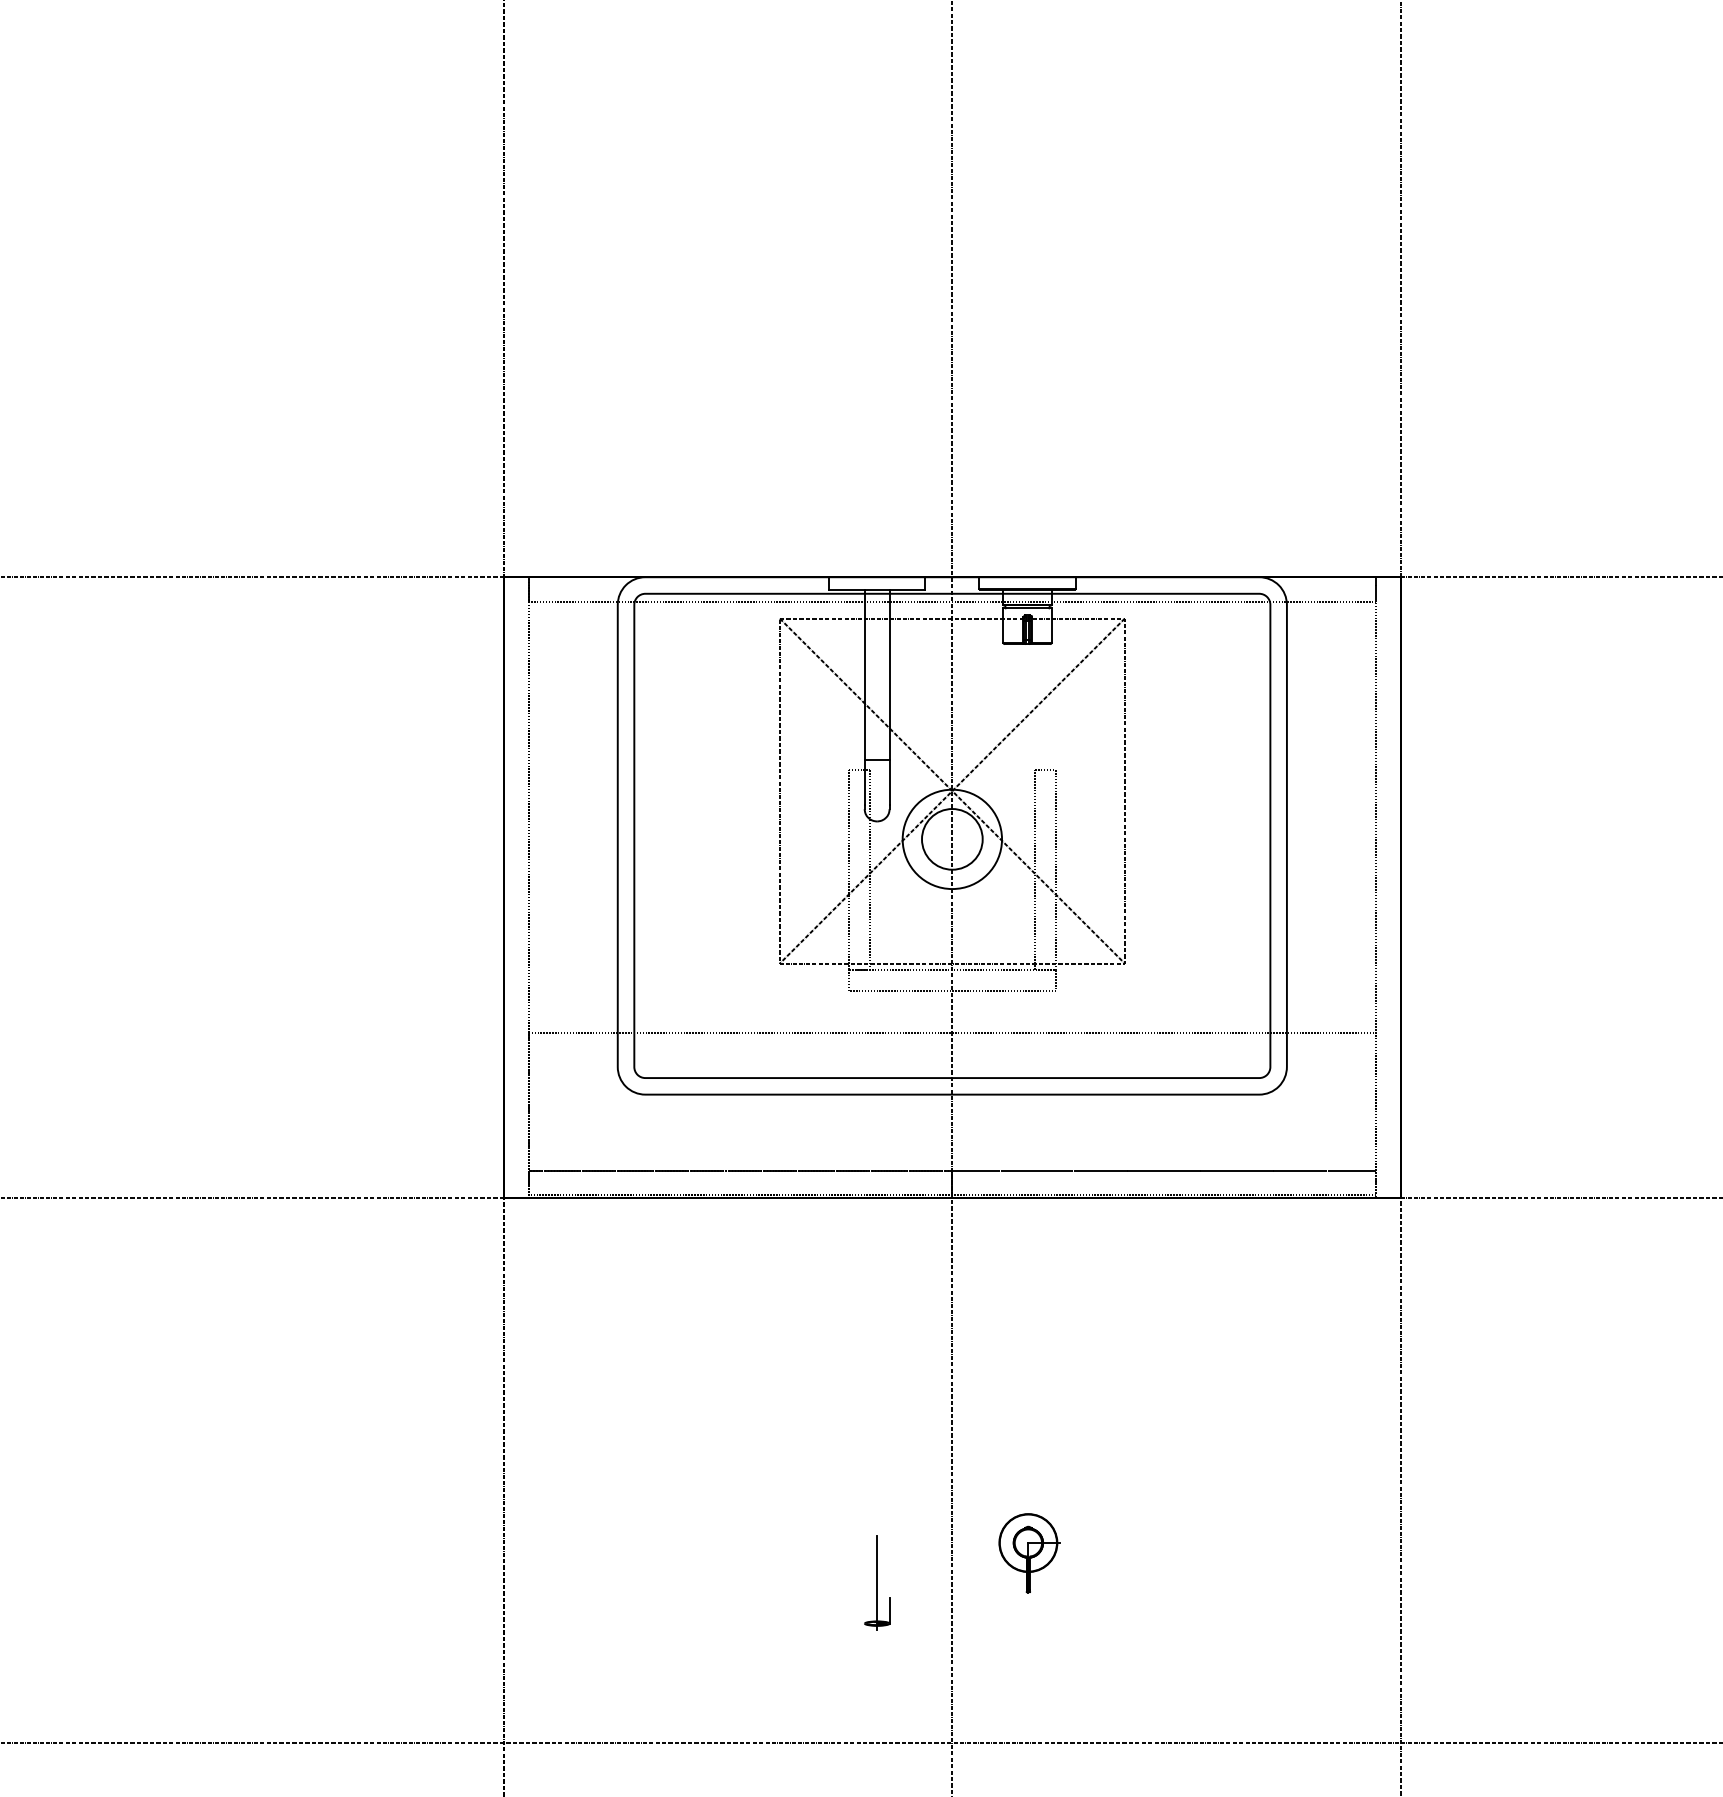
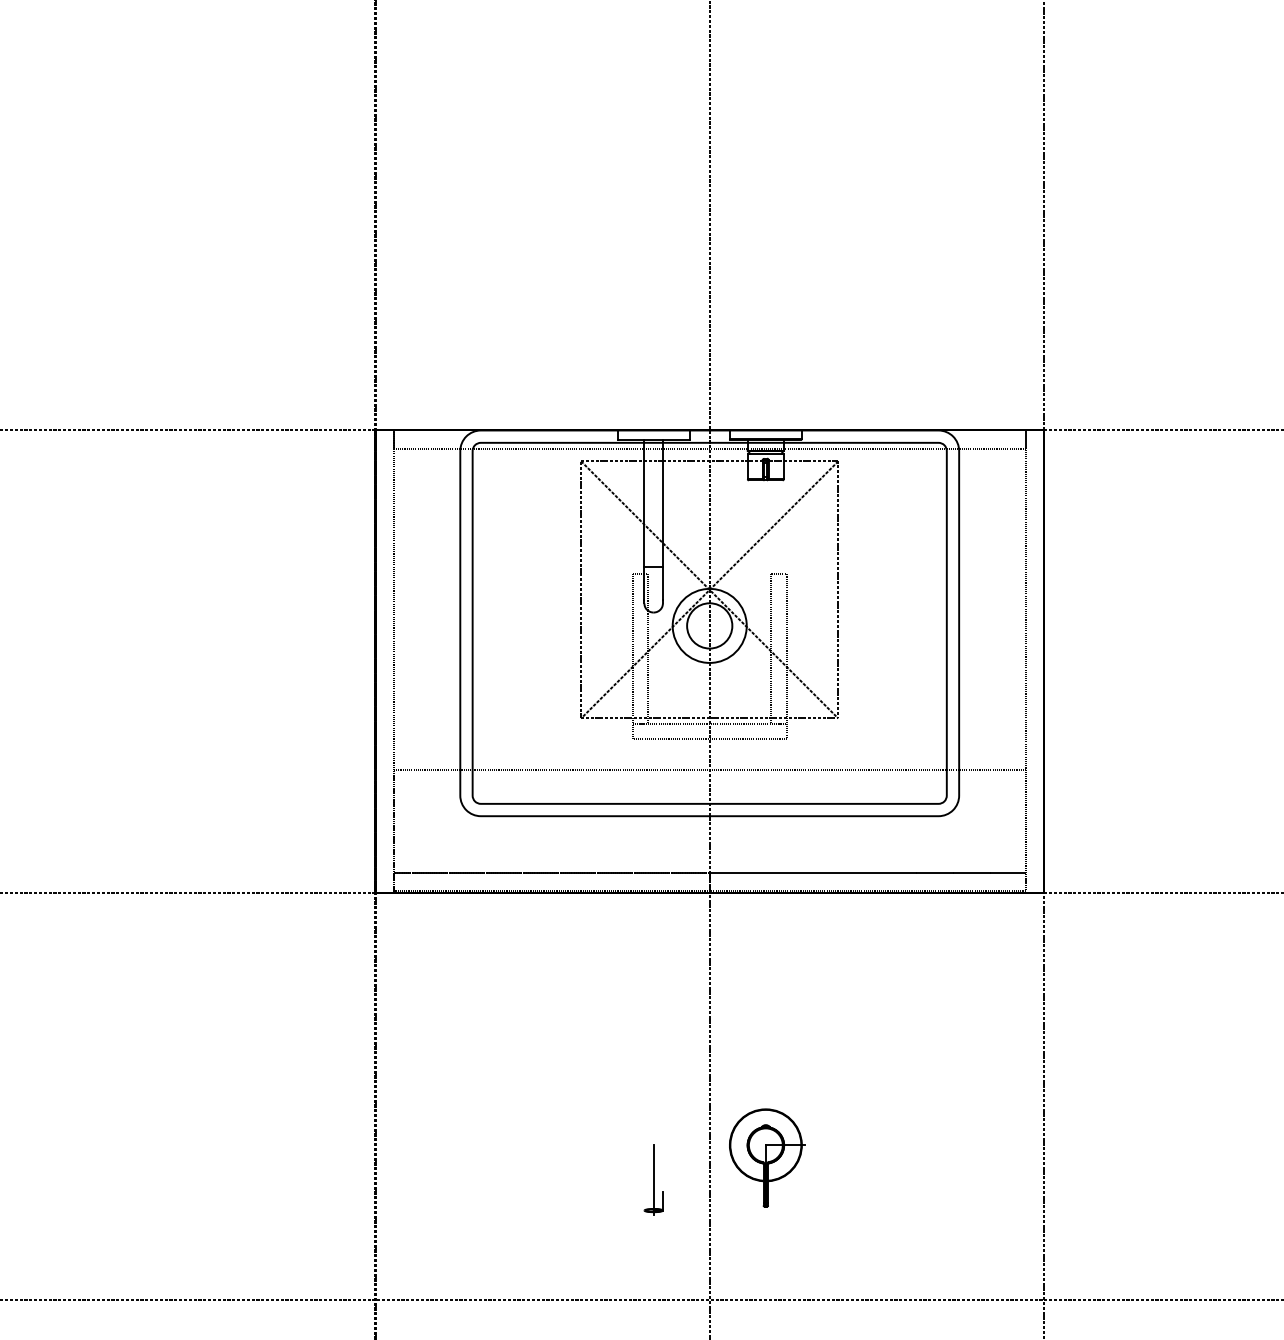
part: (1029, 1553) -> (767, 1158), size x1.67

